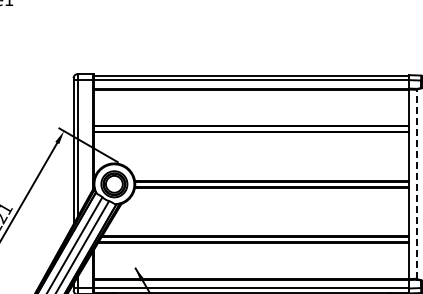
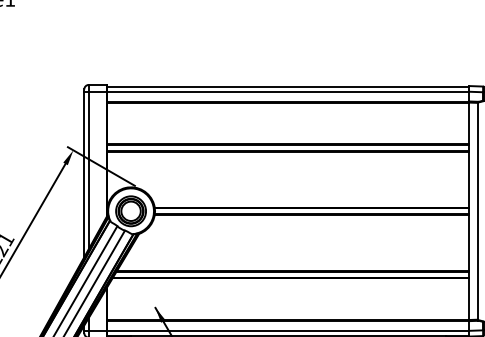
line: (416, 183) -> (477, 210), dashed -> solid

